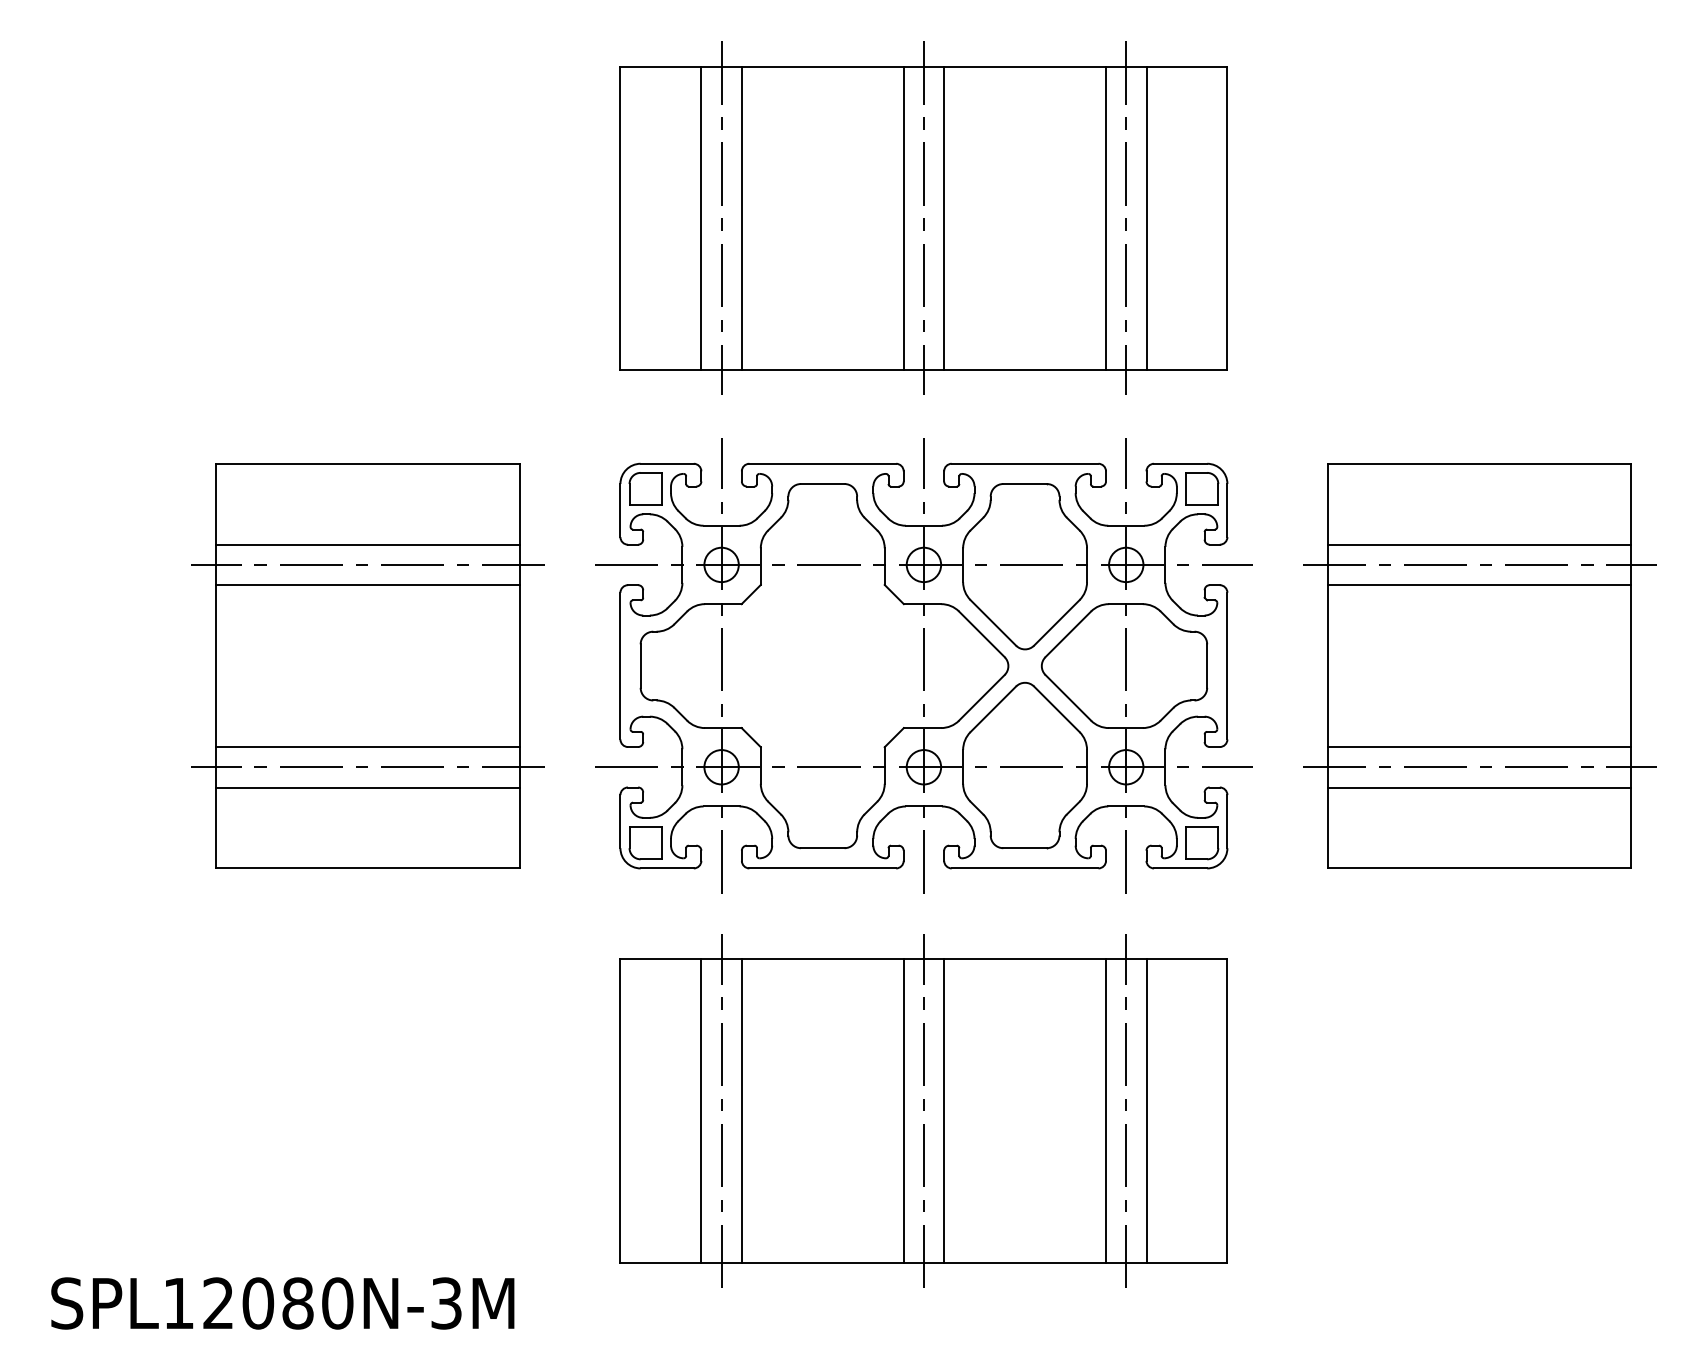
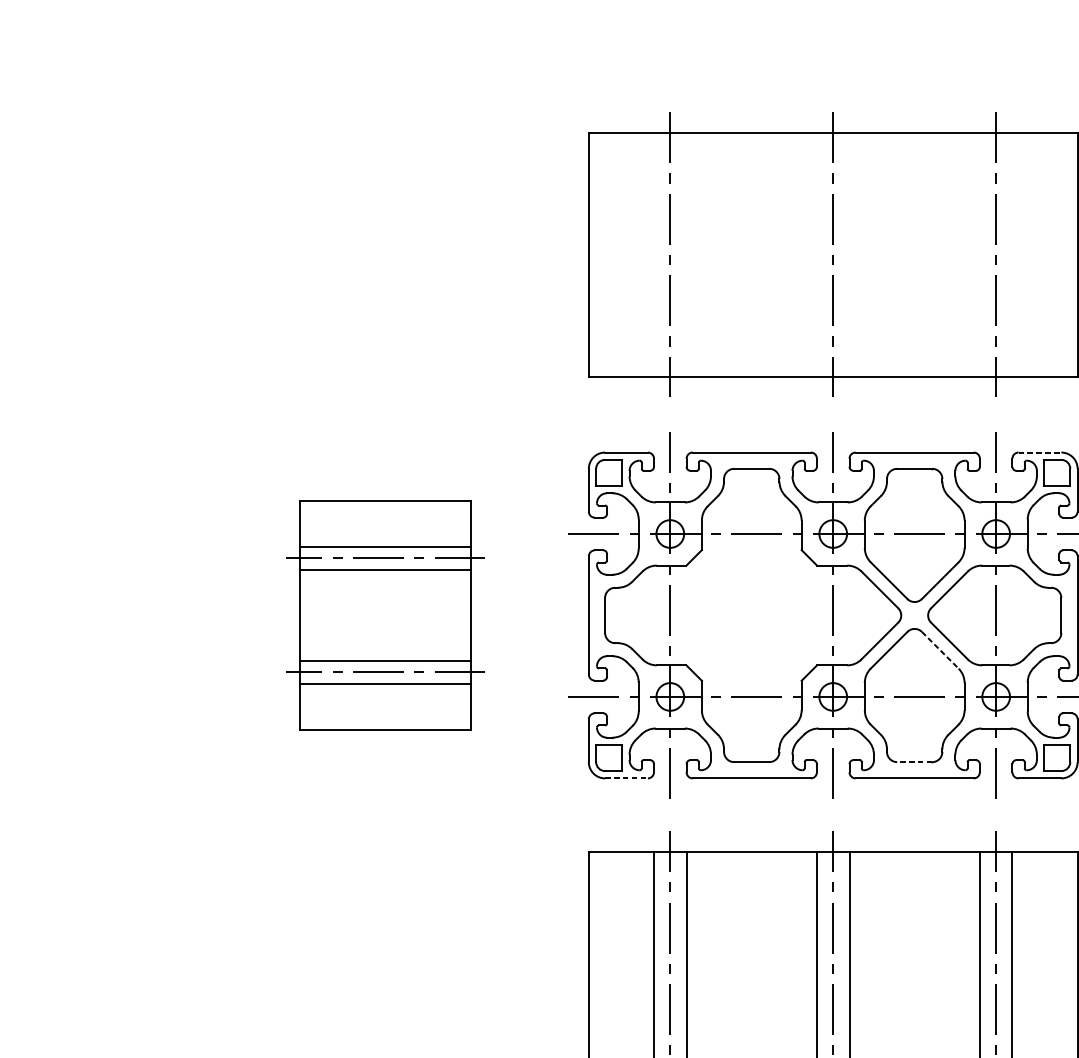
line: (701, 218) -> (654, 255), removed
line: (741, 218) -> (686, 255), removed
line: (903, 218) -> (816, 255), removed
line: (944, 218) -> (849, 255), removed
line: (1106, 218) -> (980, 255), removed
line: (1146, 218) -> (1012, 255), removed
line: (1180, 463) -> (1039, 452), solid -> dashed
part: (367, 665) -> (385, 614), size x0.7
line: (1057, 709) -> (940, 650), solid -> dashed
line: (1025, 848) -> (915, 762), solid -> dashed
line: (667, 868) -> (626, 778), solid -> dashed

